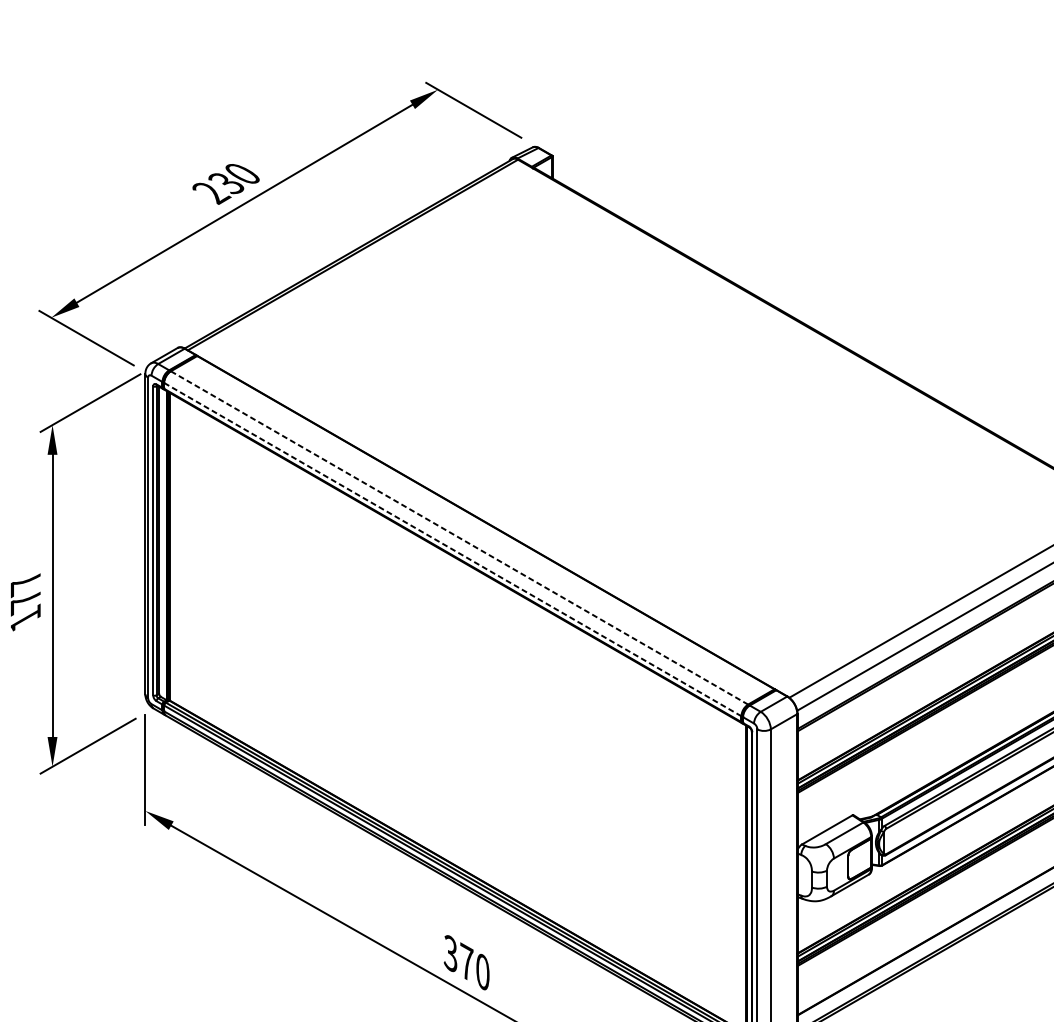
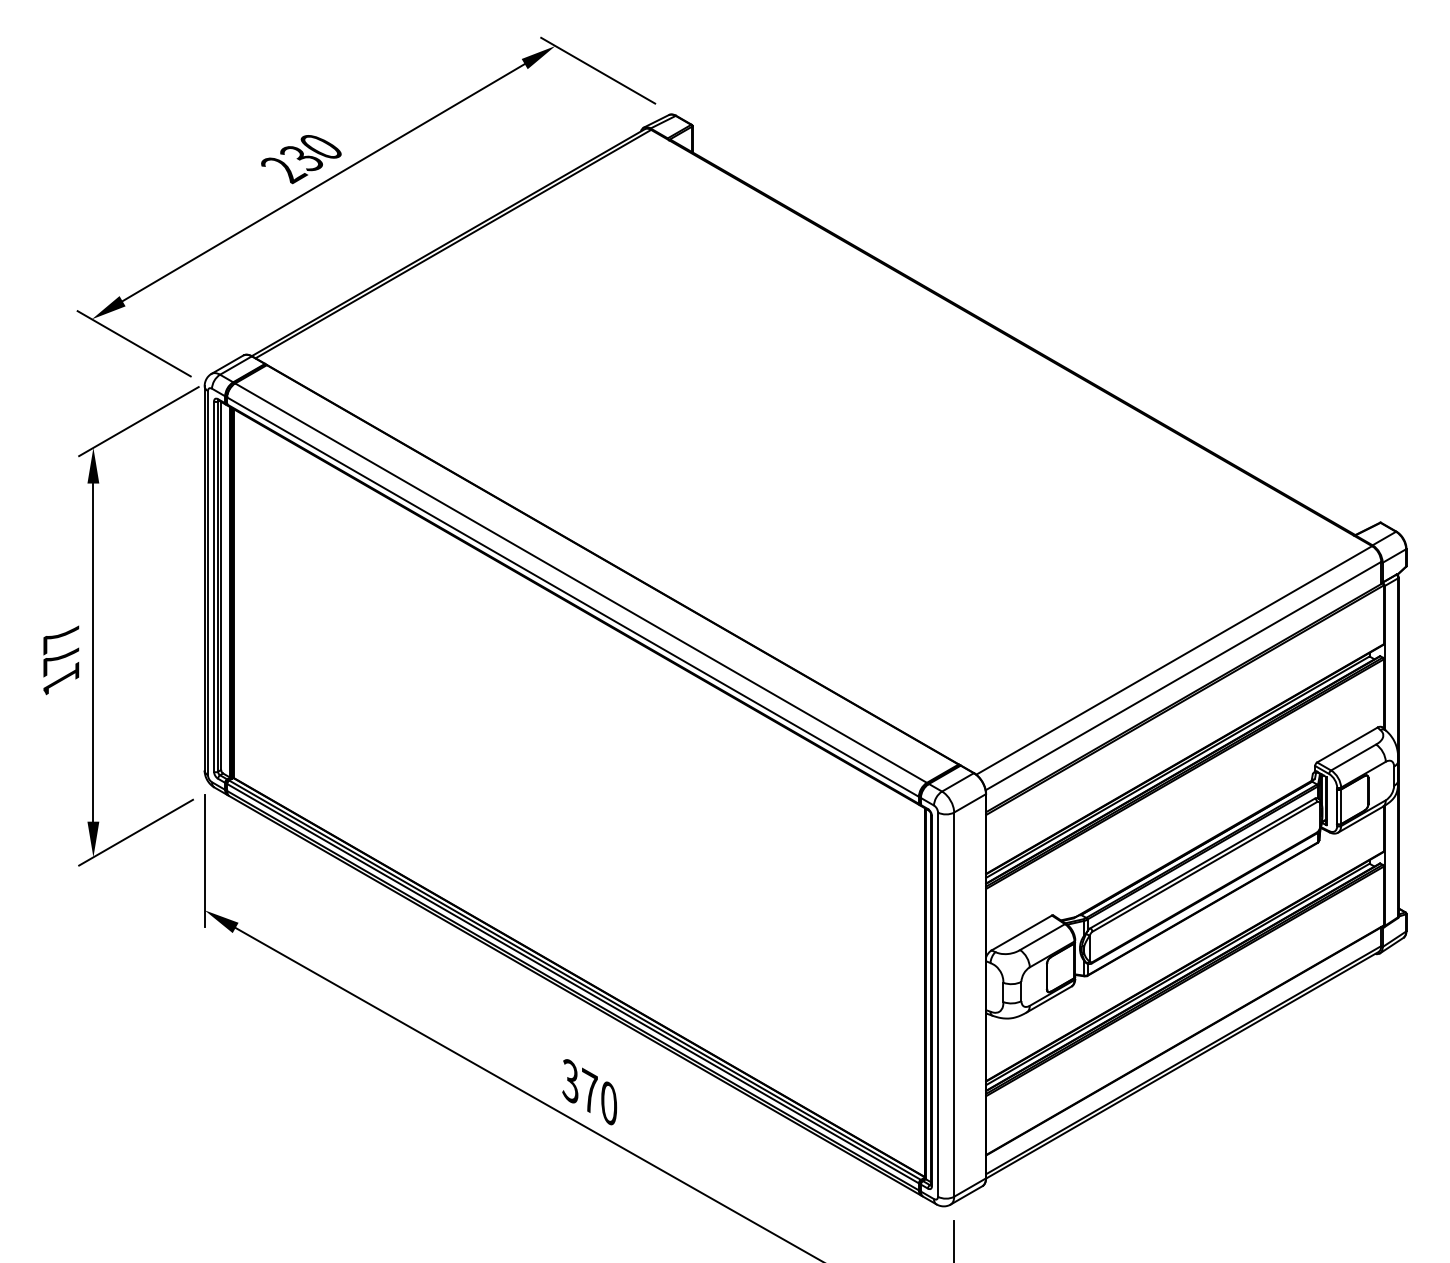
line: (459, 538) -> (581, 583), dashed -> solid
line: (453, 549) -> (573, 597), dashed -> solid

